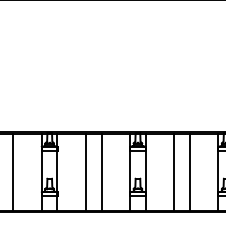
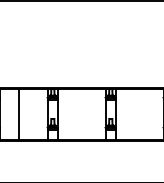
line: (12, 171) -> (28, 114), removed
line: (85, 171) -> (76, 114), removed
line: (100, 171) -> (86, 114), removed
line: (174, 171) -> (134, 114), removed
line: (189, 171) -> (144, 114), removed

